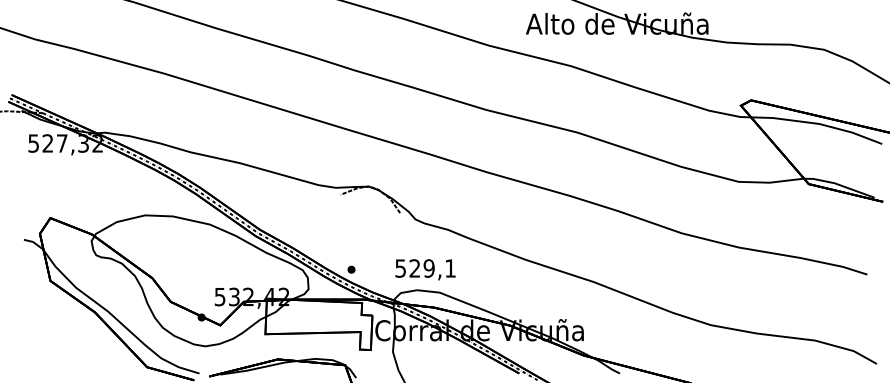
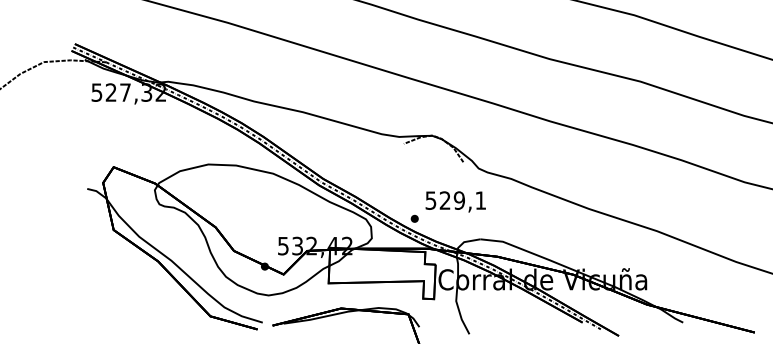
text: (425, 269) -> (455, 201), moved

